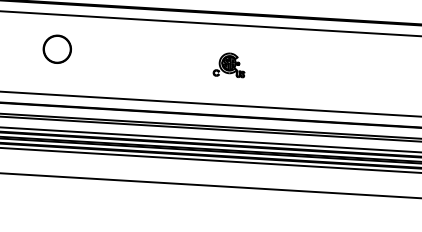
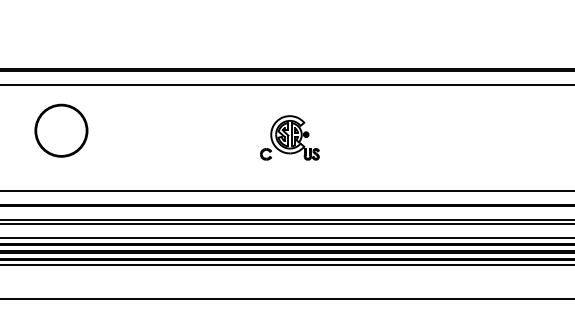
circle: (57, 49) -> (61, 130), size x1.43
part: (229, 64) -> (289, 137), size x1.43

